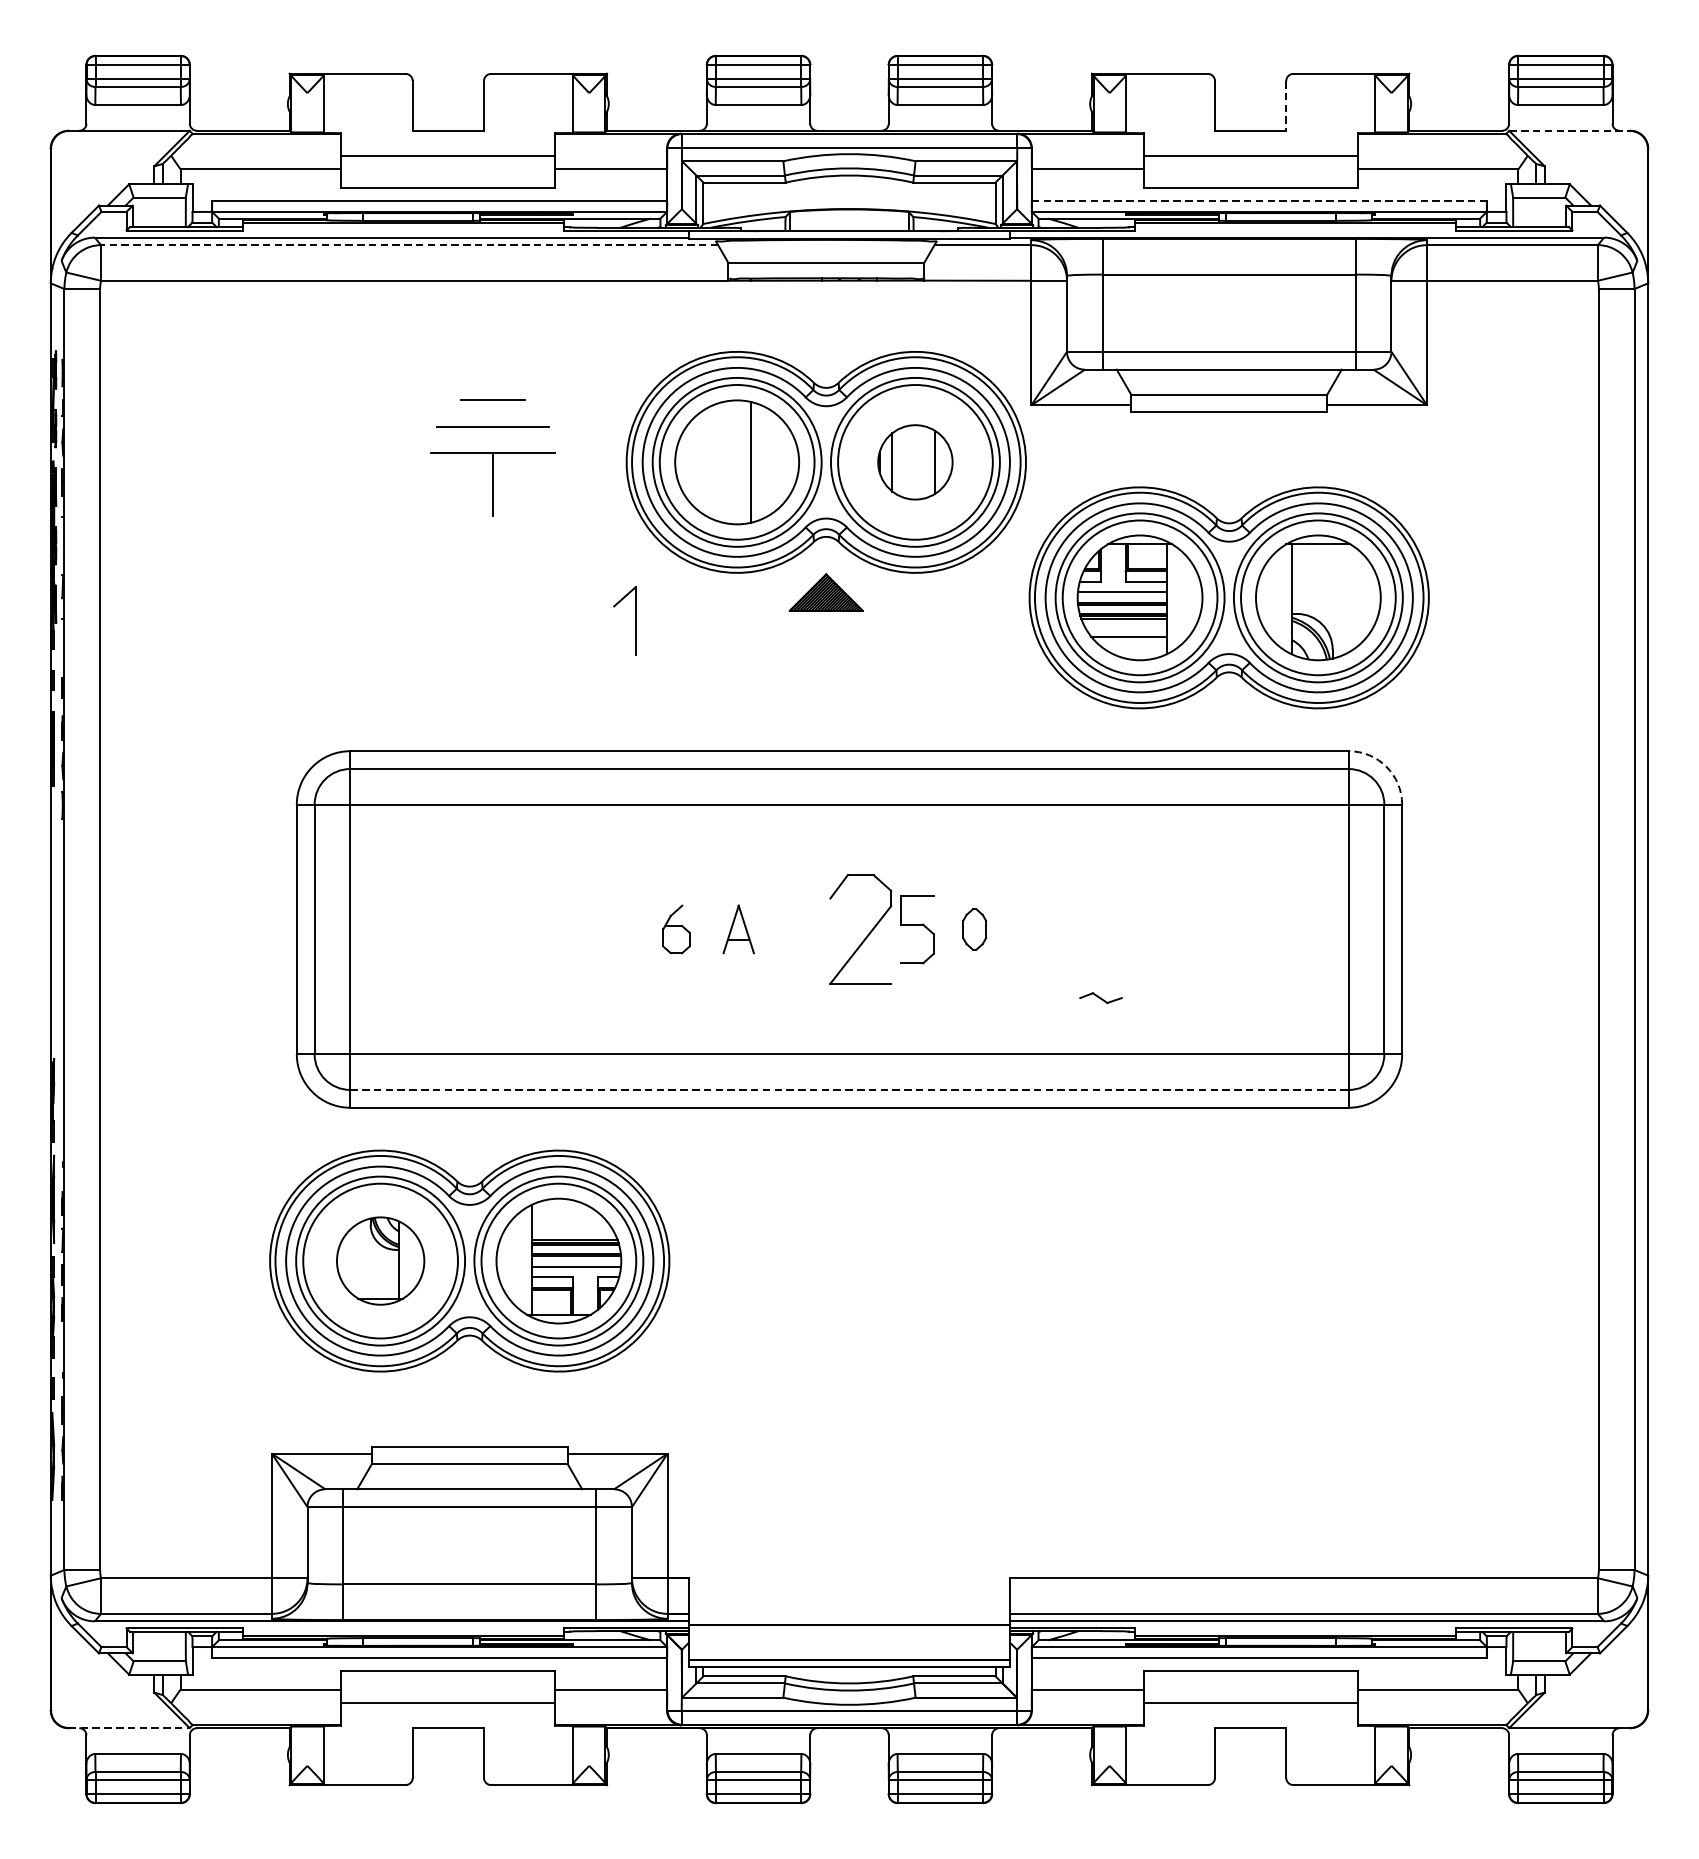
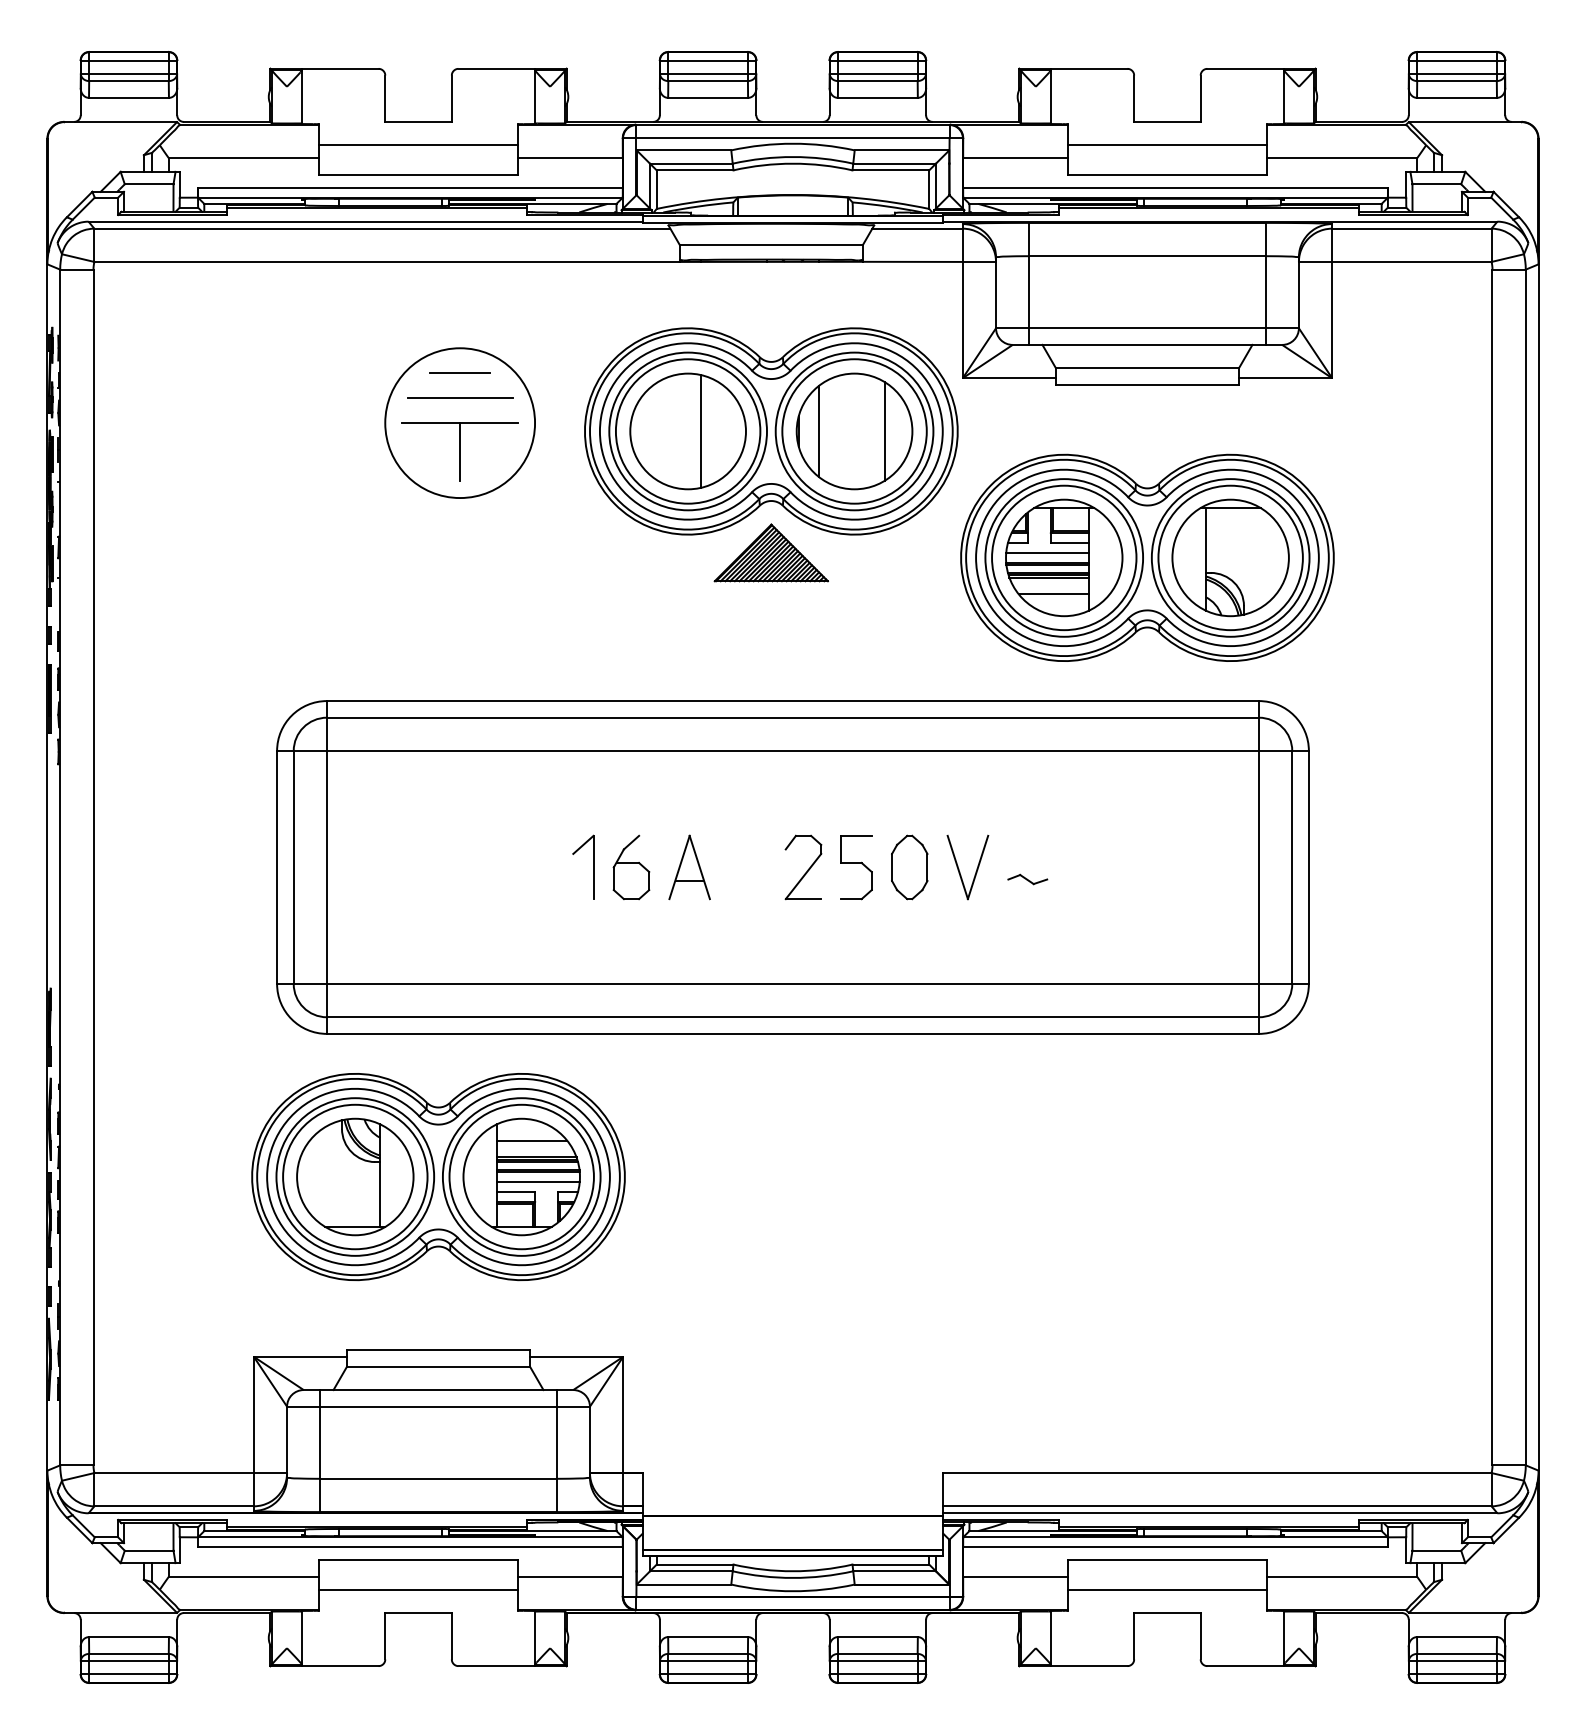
line: (1286, 106) -> (1200, 99), dashed -> solid
line: (1569, 131) -> (1465, 122), dashed -> solid
line: (1260, 201) -> (1176, 187), dashed -> solid
line: (409, 244) -> (382, 228), dashed -> solid
circle: (492, 452) -> (459, 422), added
part: (915, 462) -> (854, 431), size x1.67
part: (825, 592) -> (770, 552), size x1.67
part: (635, 619) -> (593, 866), moved
arc: (1386, 766) -> (1294, 715), dashed -> solid
part: (676, 929) -> (631, 867), size x1.43
part: (738, 929) -> (689, 867), size x1.43
part: (860, 929) -> (803, 867), size x0.62
part: (974, 929) -> (909, 867), size x1.67
part: (1027, 930) -> (959, 868), added
part: (1100, 998) -> (1027, 879), moved
line: (848, 1090) -> (792, 1017), dashed -> solid
line: (569, 1221) -> (531, 1140), added
part: (380, 1260) -> (355, 1176), size x1.43
line: (130, 1727) -> (121, 1612), dashed -> solid

